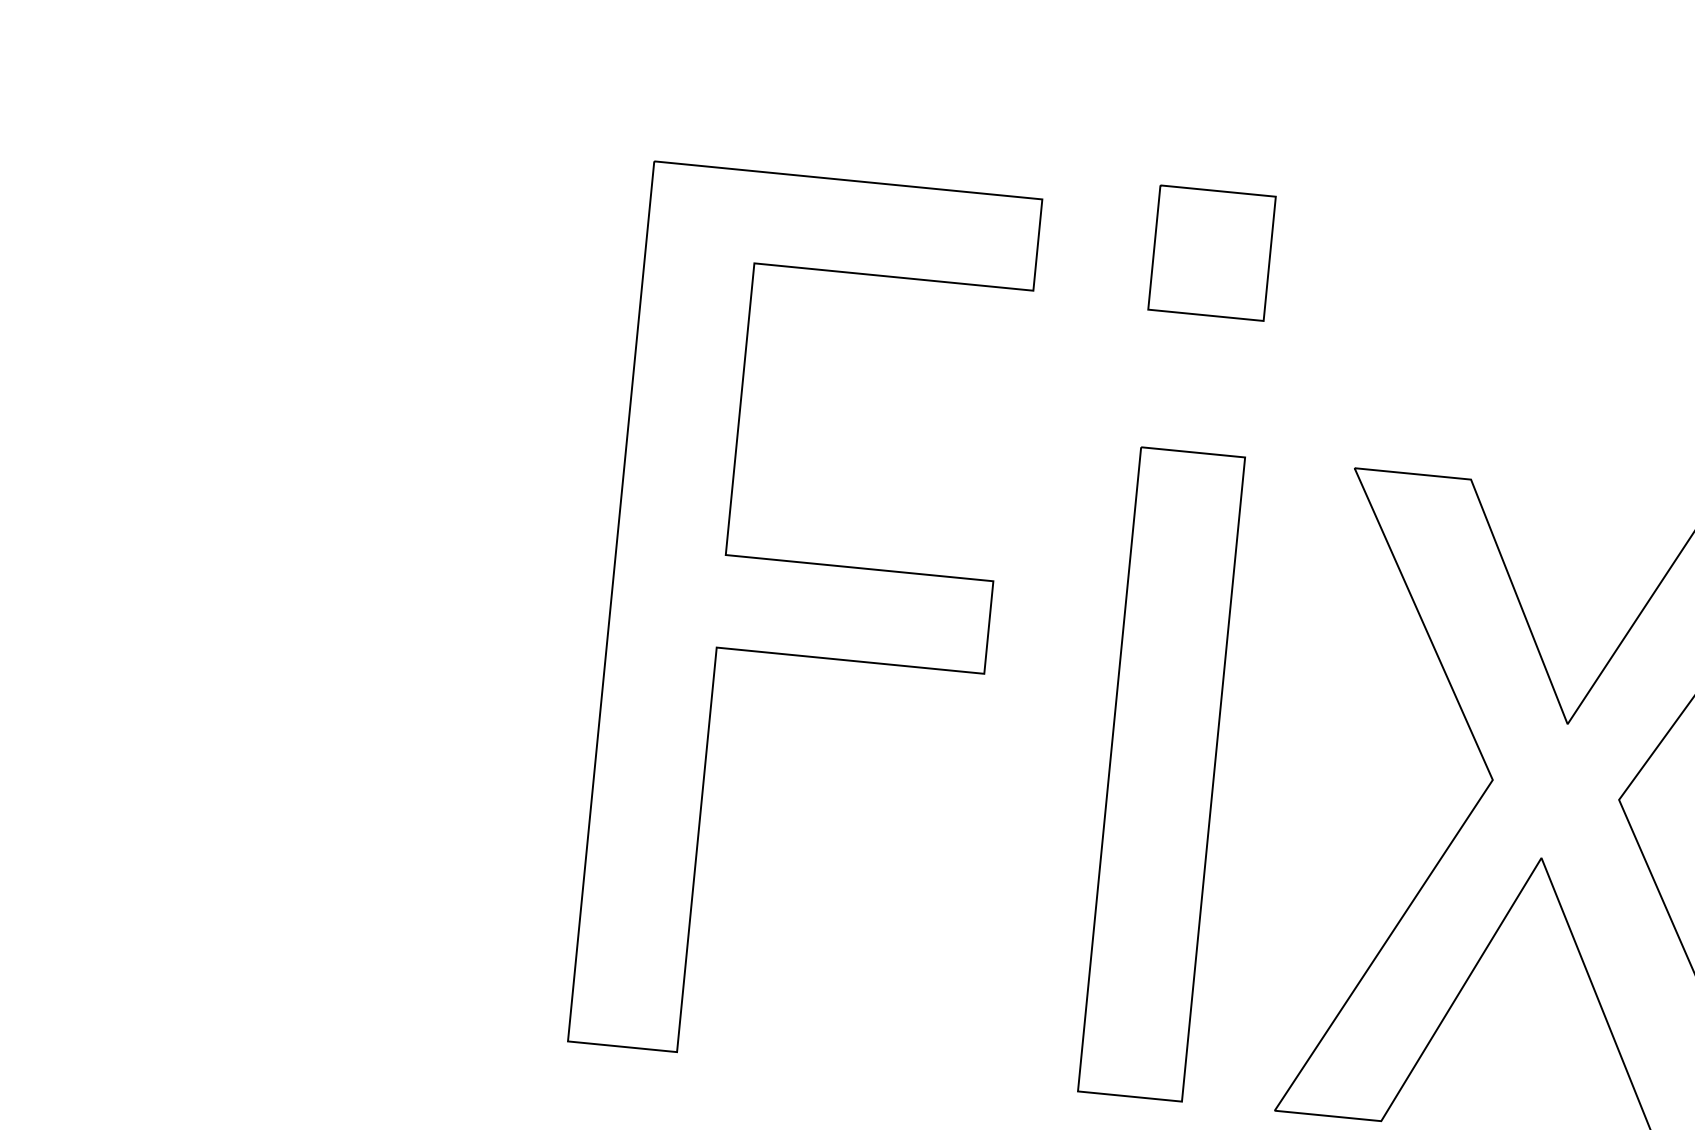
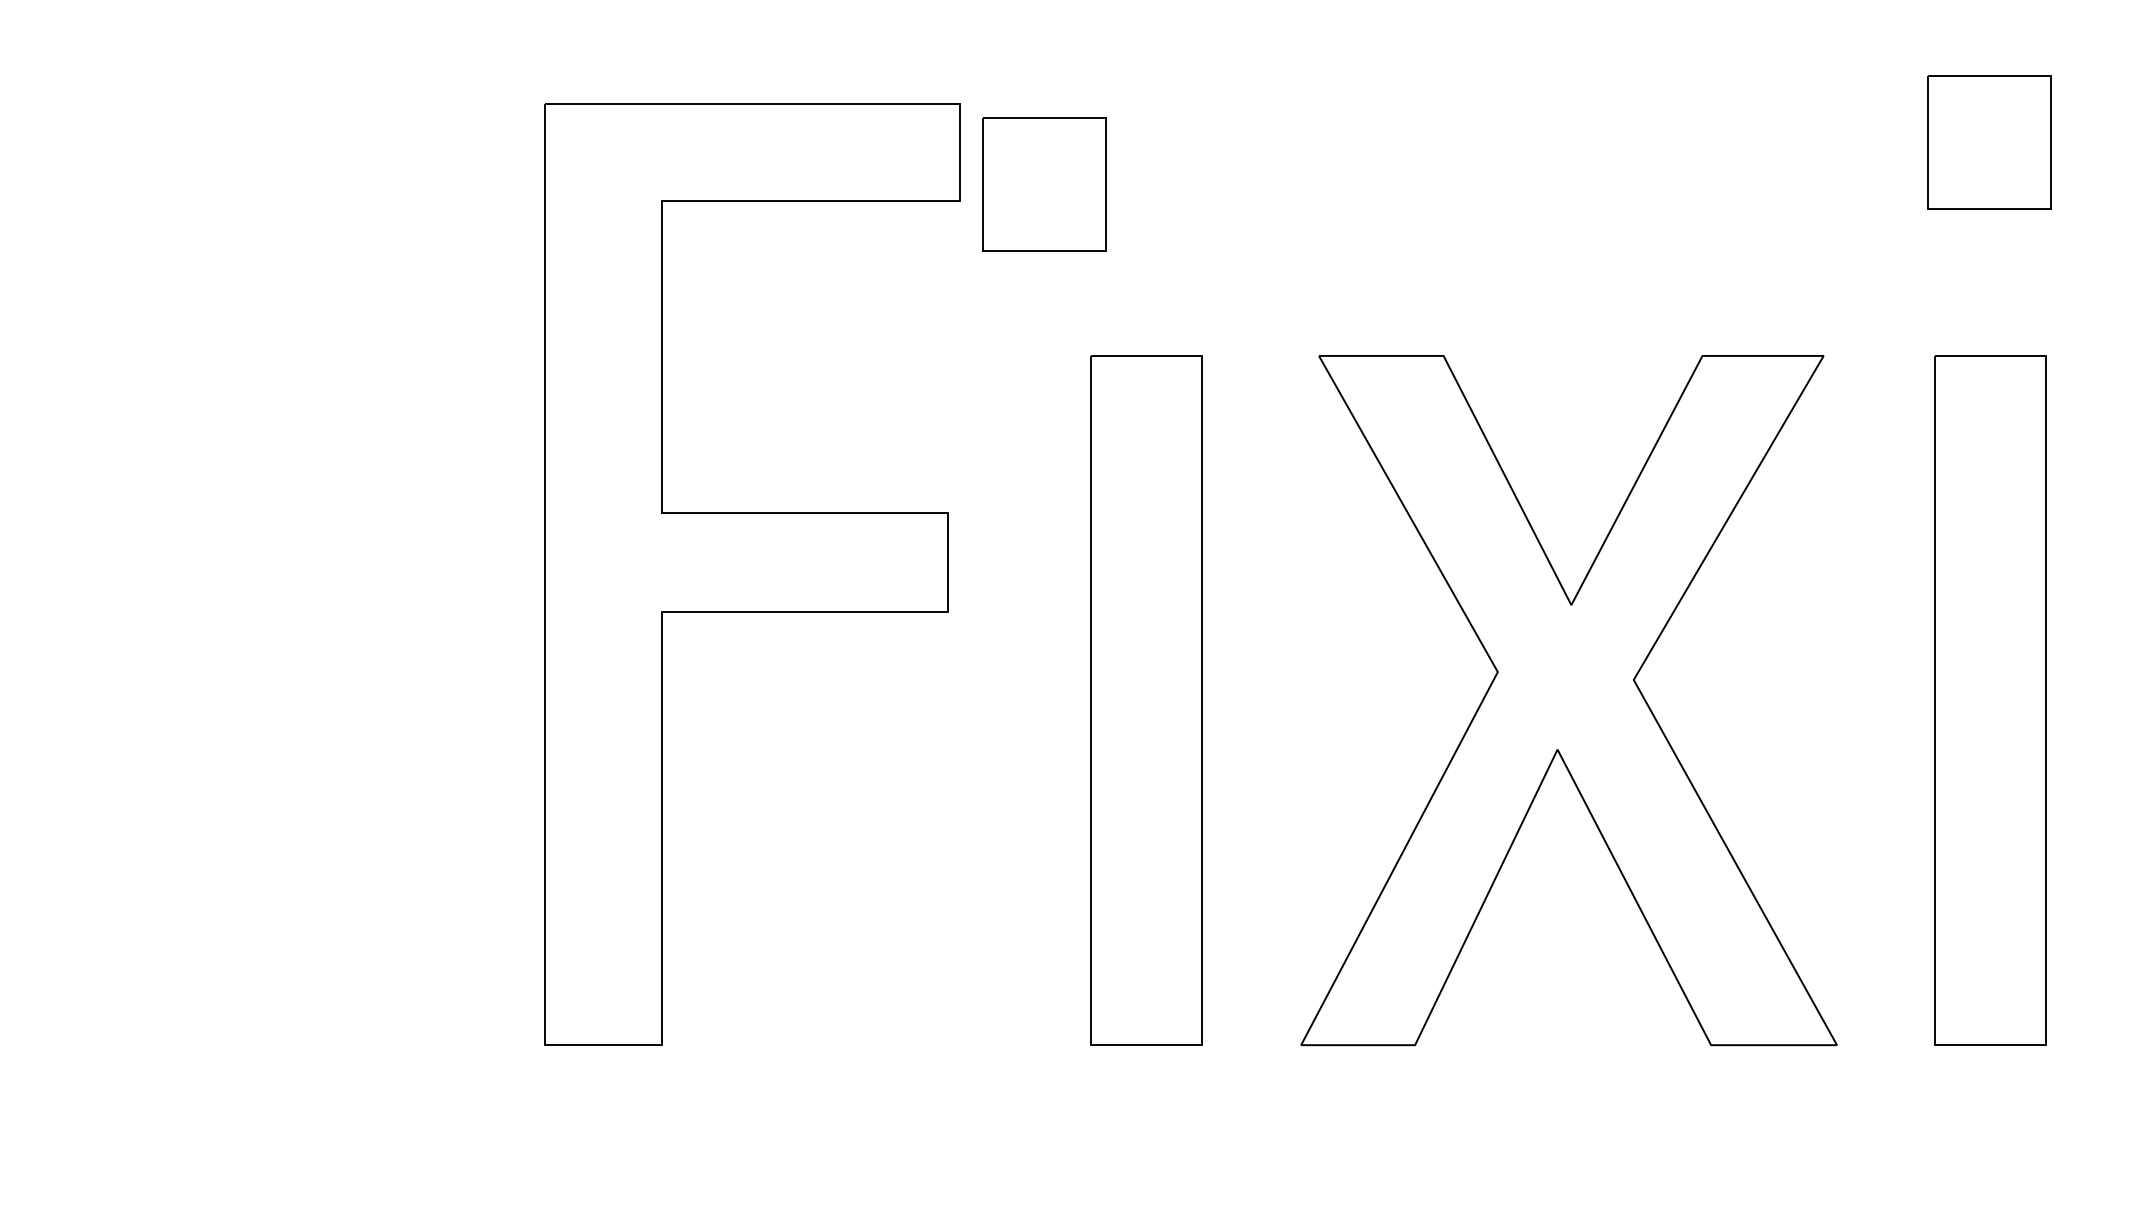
part: (1212, 252) -> (1044, 184), moved

